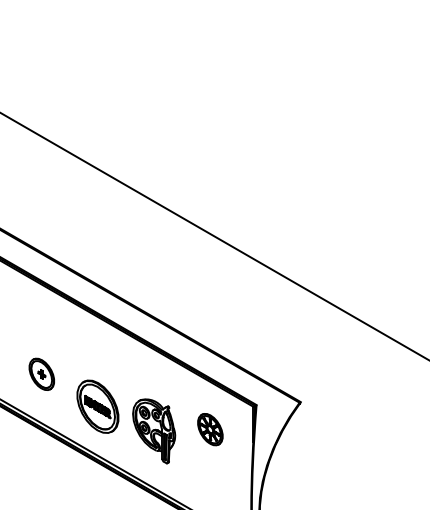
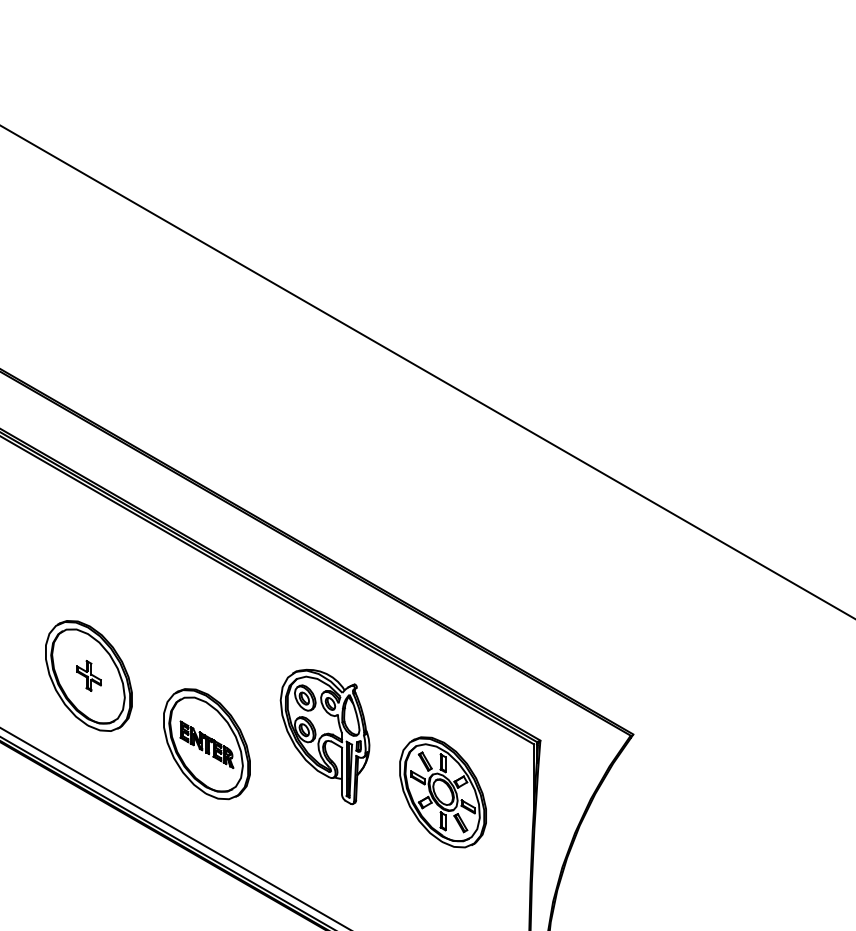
part: (41, 374) -> (88, 676), size x1.67
part: (210, 429) -> (443, 791), size x1.67
part: (154, 431) -> (325, 737), moved

